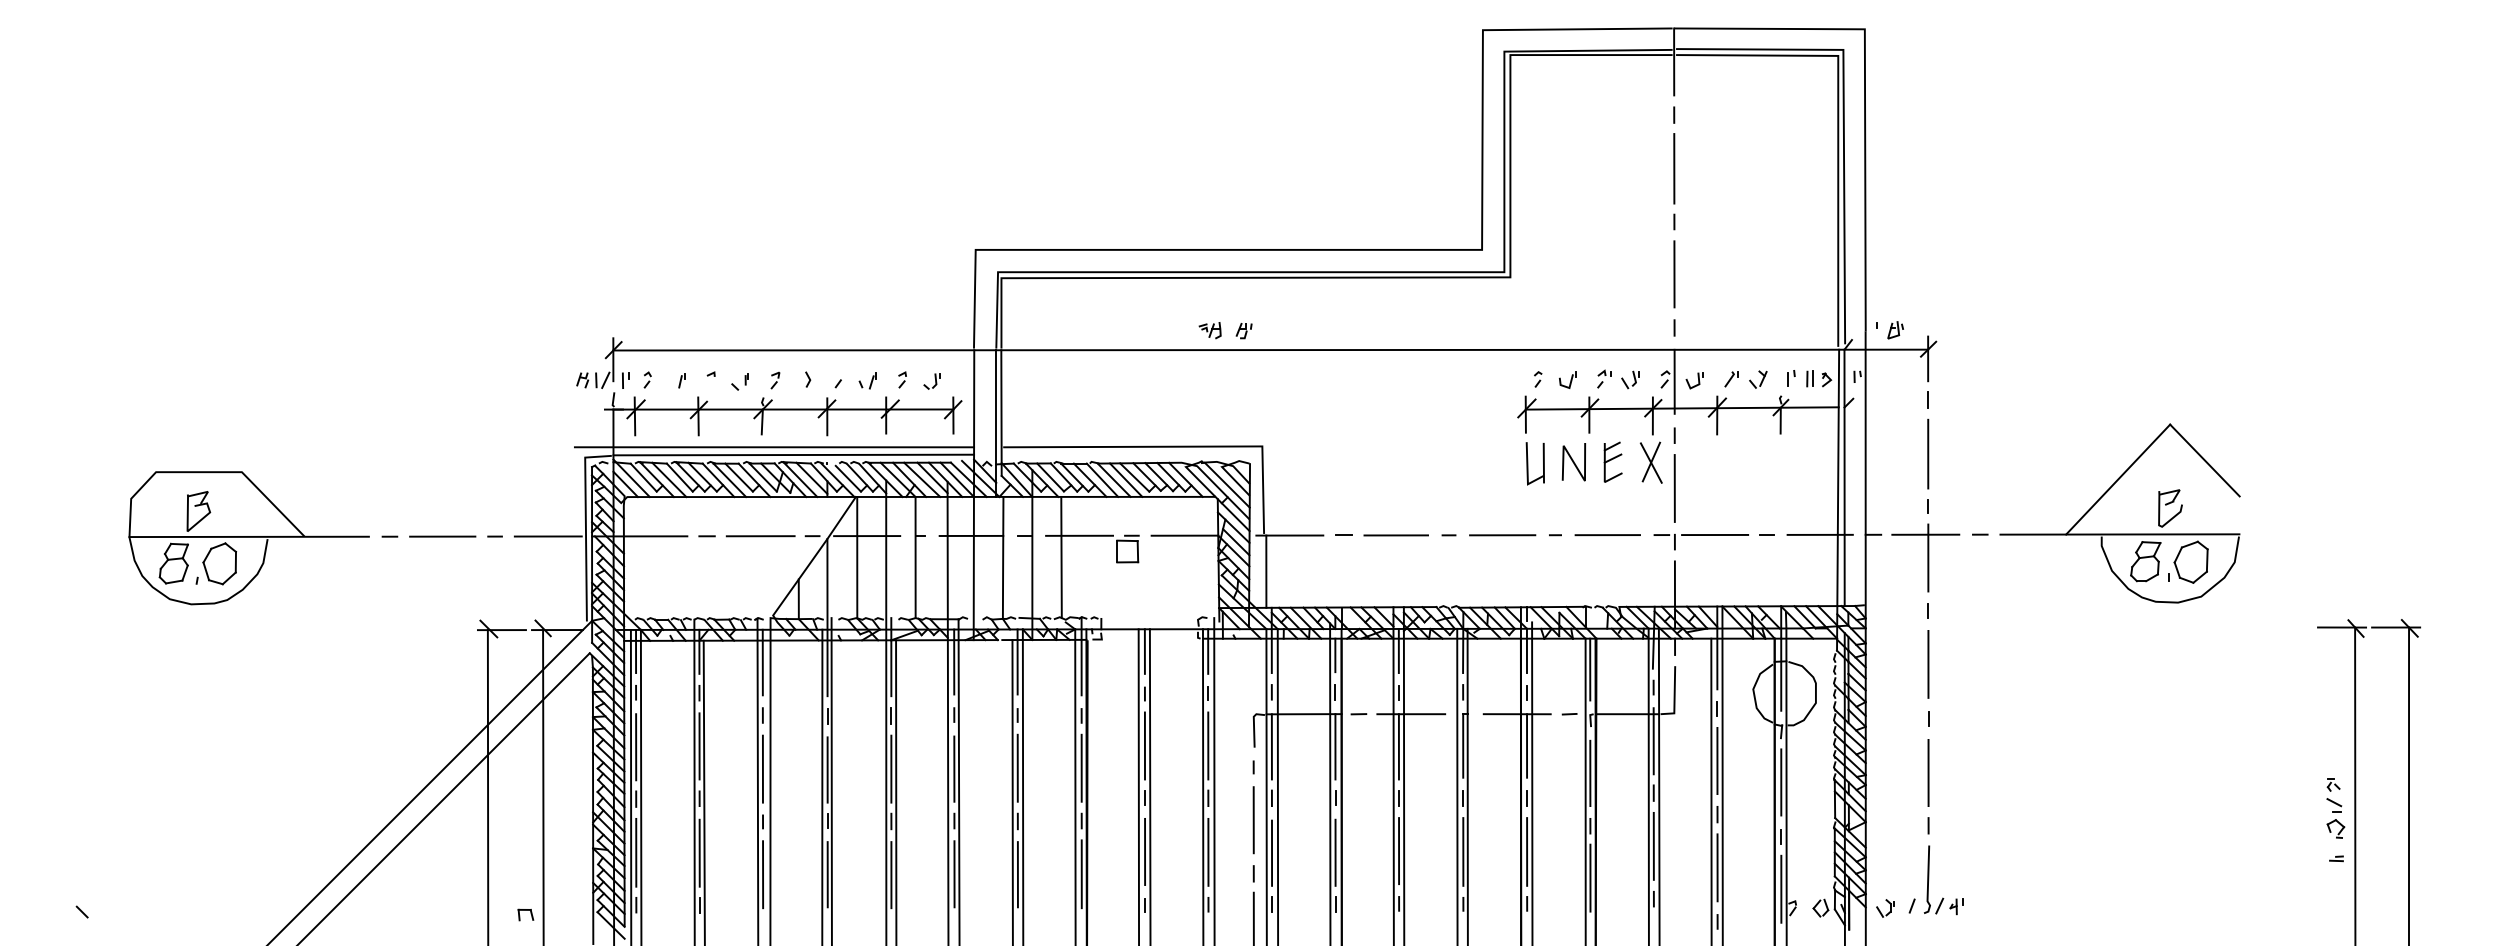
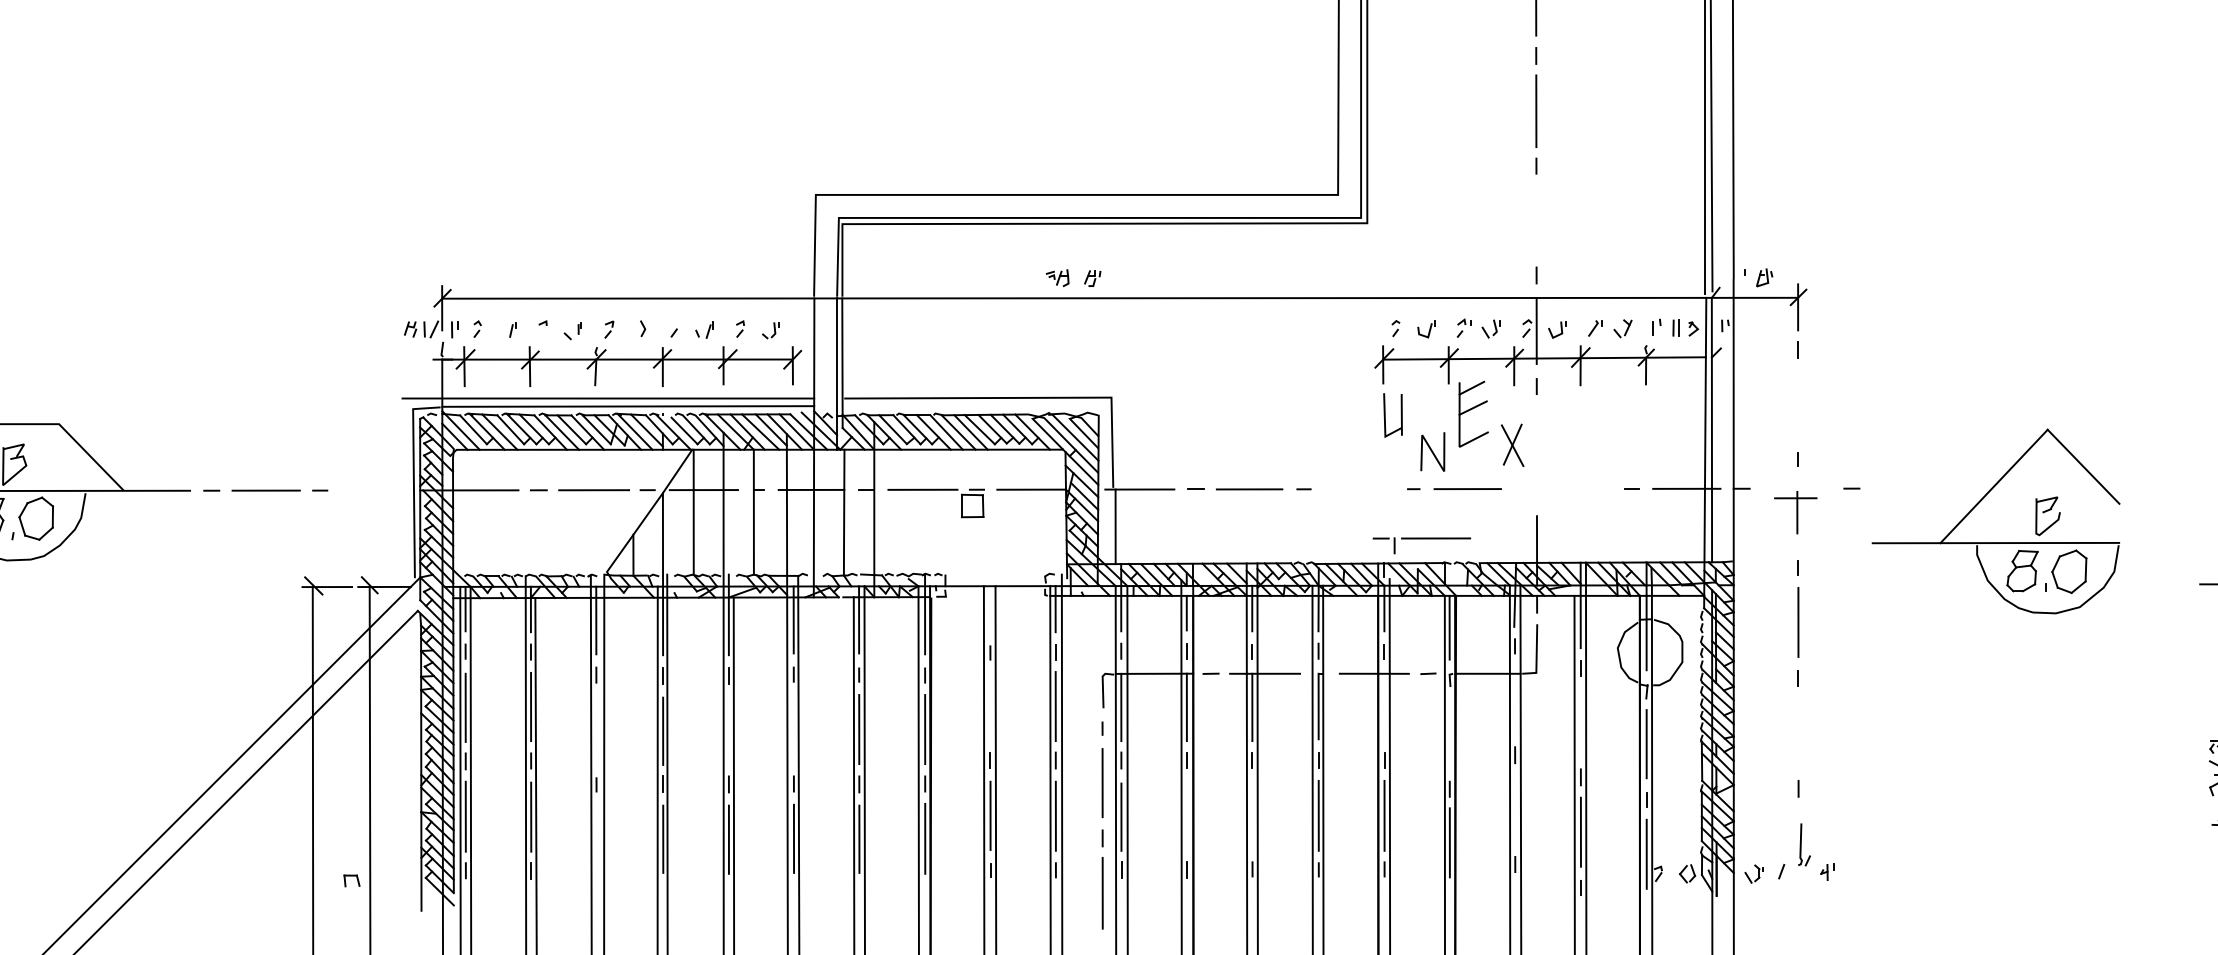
line: (1674, 274) -> (1536, 220), removed
line: (1928, 453) -> (1798, 404), removed
part: (1612, 461) -> (1472, 413), size x1.6
line: (1573, 462) -> (1432, 452), moved
part: (1650, 462) -> (1511, 445), moved
line: (1674, 488) -> (1536, 441), removed
part: (2119, 533) -> (1995, 542), moved
line: (1502, 535) -> (1359, 489), removed
part: (1700, 535) -> (1421, 538), moved
line: (547, 536) -> (374, 490), removed
line: (1061, 557) -> (904, 512), removed
part: (1925, 557) -> (1795, 512), size x0.6
line: (1144, 651) -> (989, 609), removed
line: (1653, 741) -> (1514, 701), removed
line: (1144, 745) -> (989, 706), removed
line: (1527, 745) -> (1384, 706), removed
line: (1717, 760) -> (1580, 721), removed
line: (762, 768) -> (595, 729), removed
line: (891, 768) -> (729, 729), removed
line: (954, 768) -> (793, 729), removed
line: (1928, 772) -> (1798, 733), removed
line: (1590, 773) -> (1449, 734), removed
line: (1653, 845) -> (1514, 809), removed
line: (1399, 851) -> (1252, 815), removed
line: (1335, 852) -> (1186, 816), removed
line: (763, 874) -> (597, 839), removed
part: (1934, 879) -> (1804, 844), size x0.6

